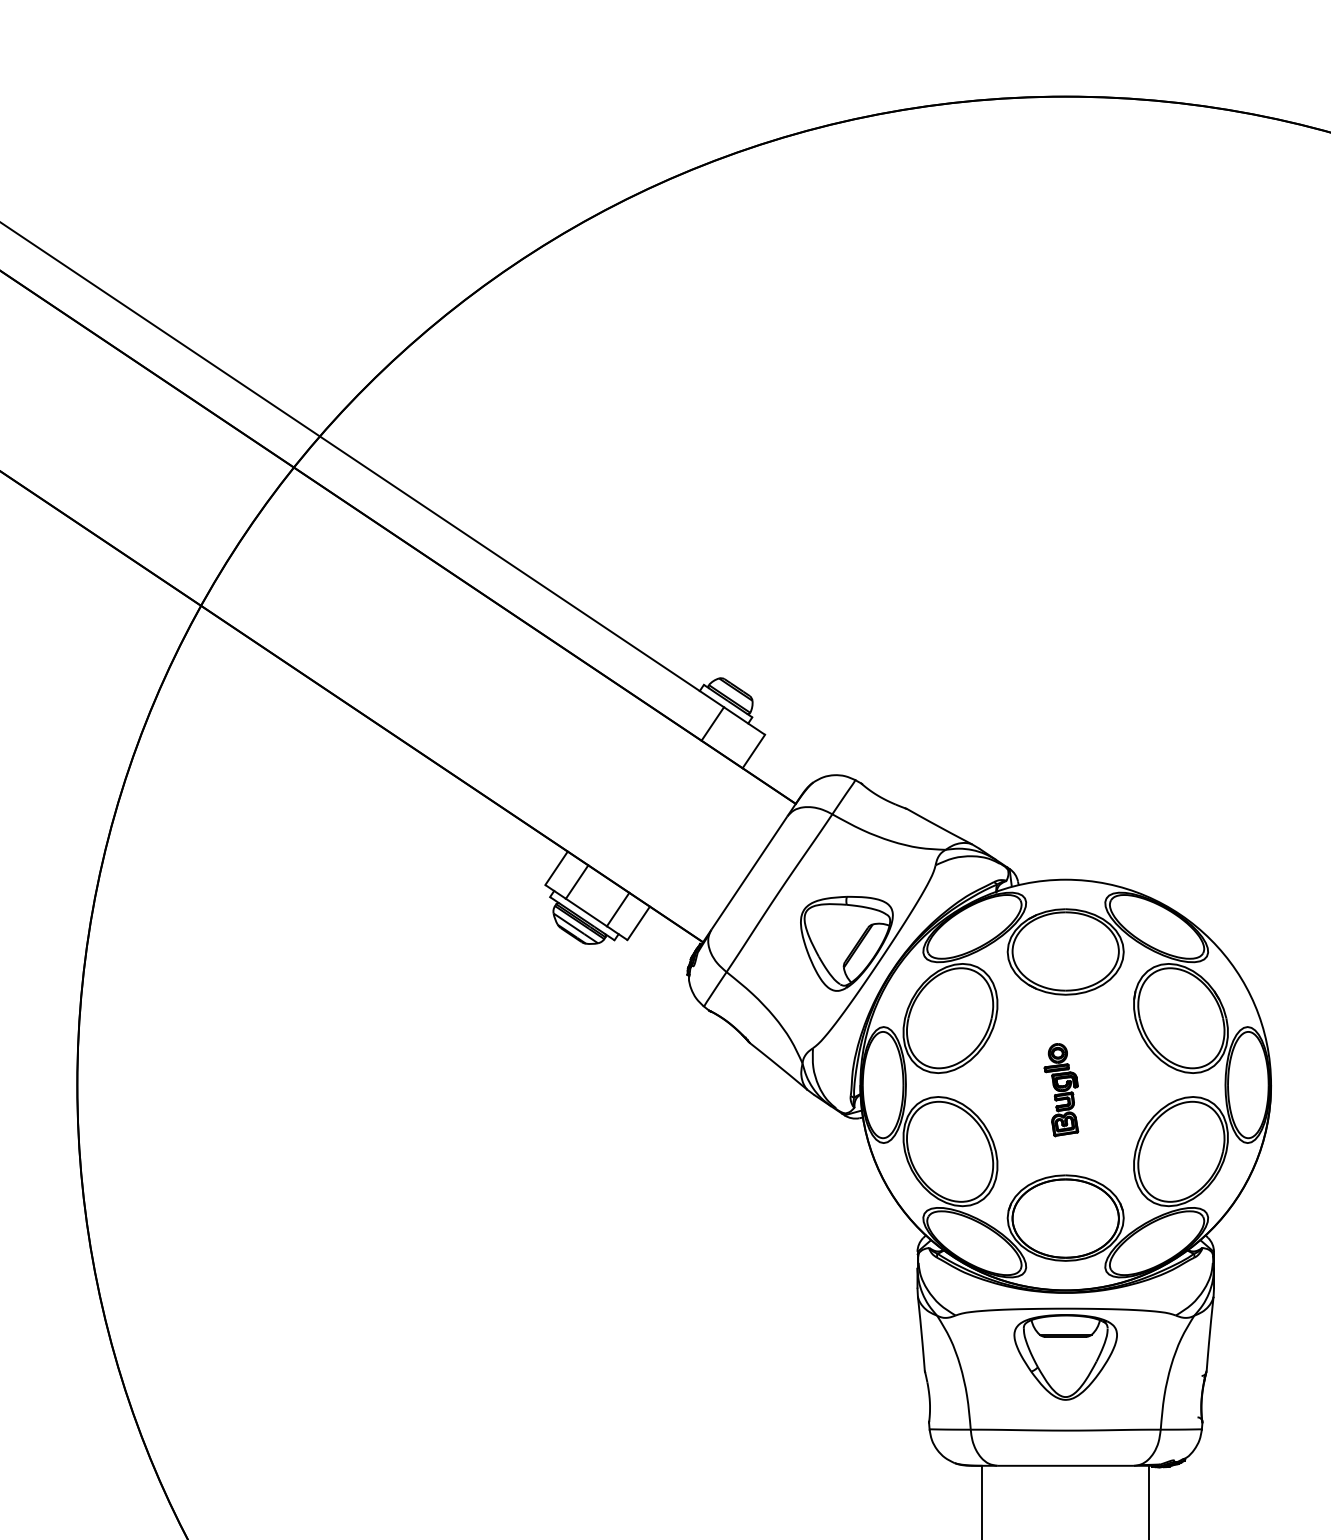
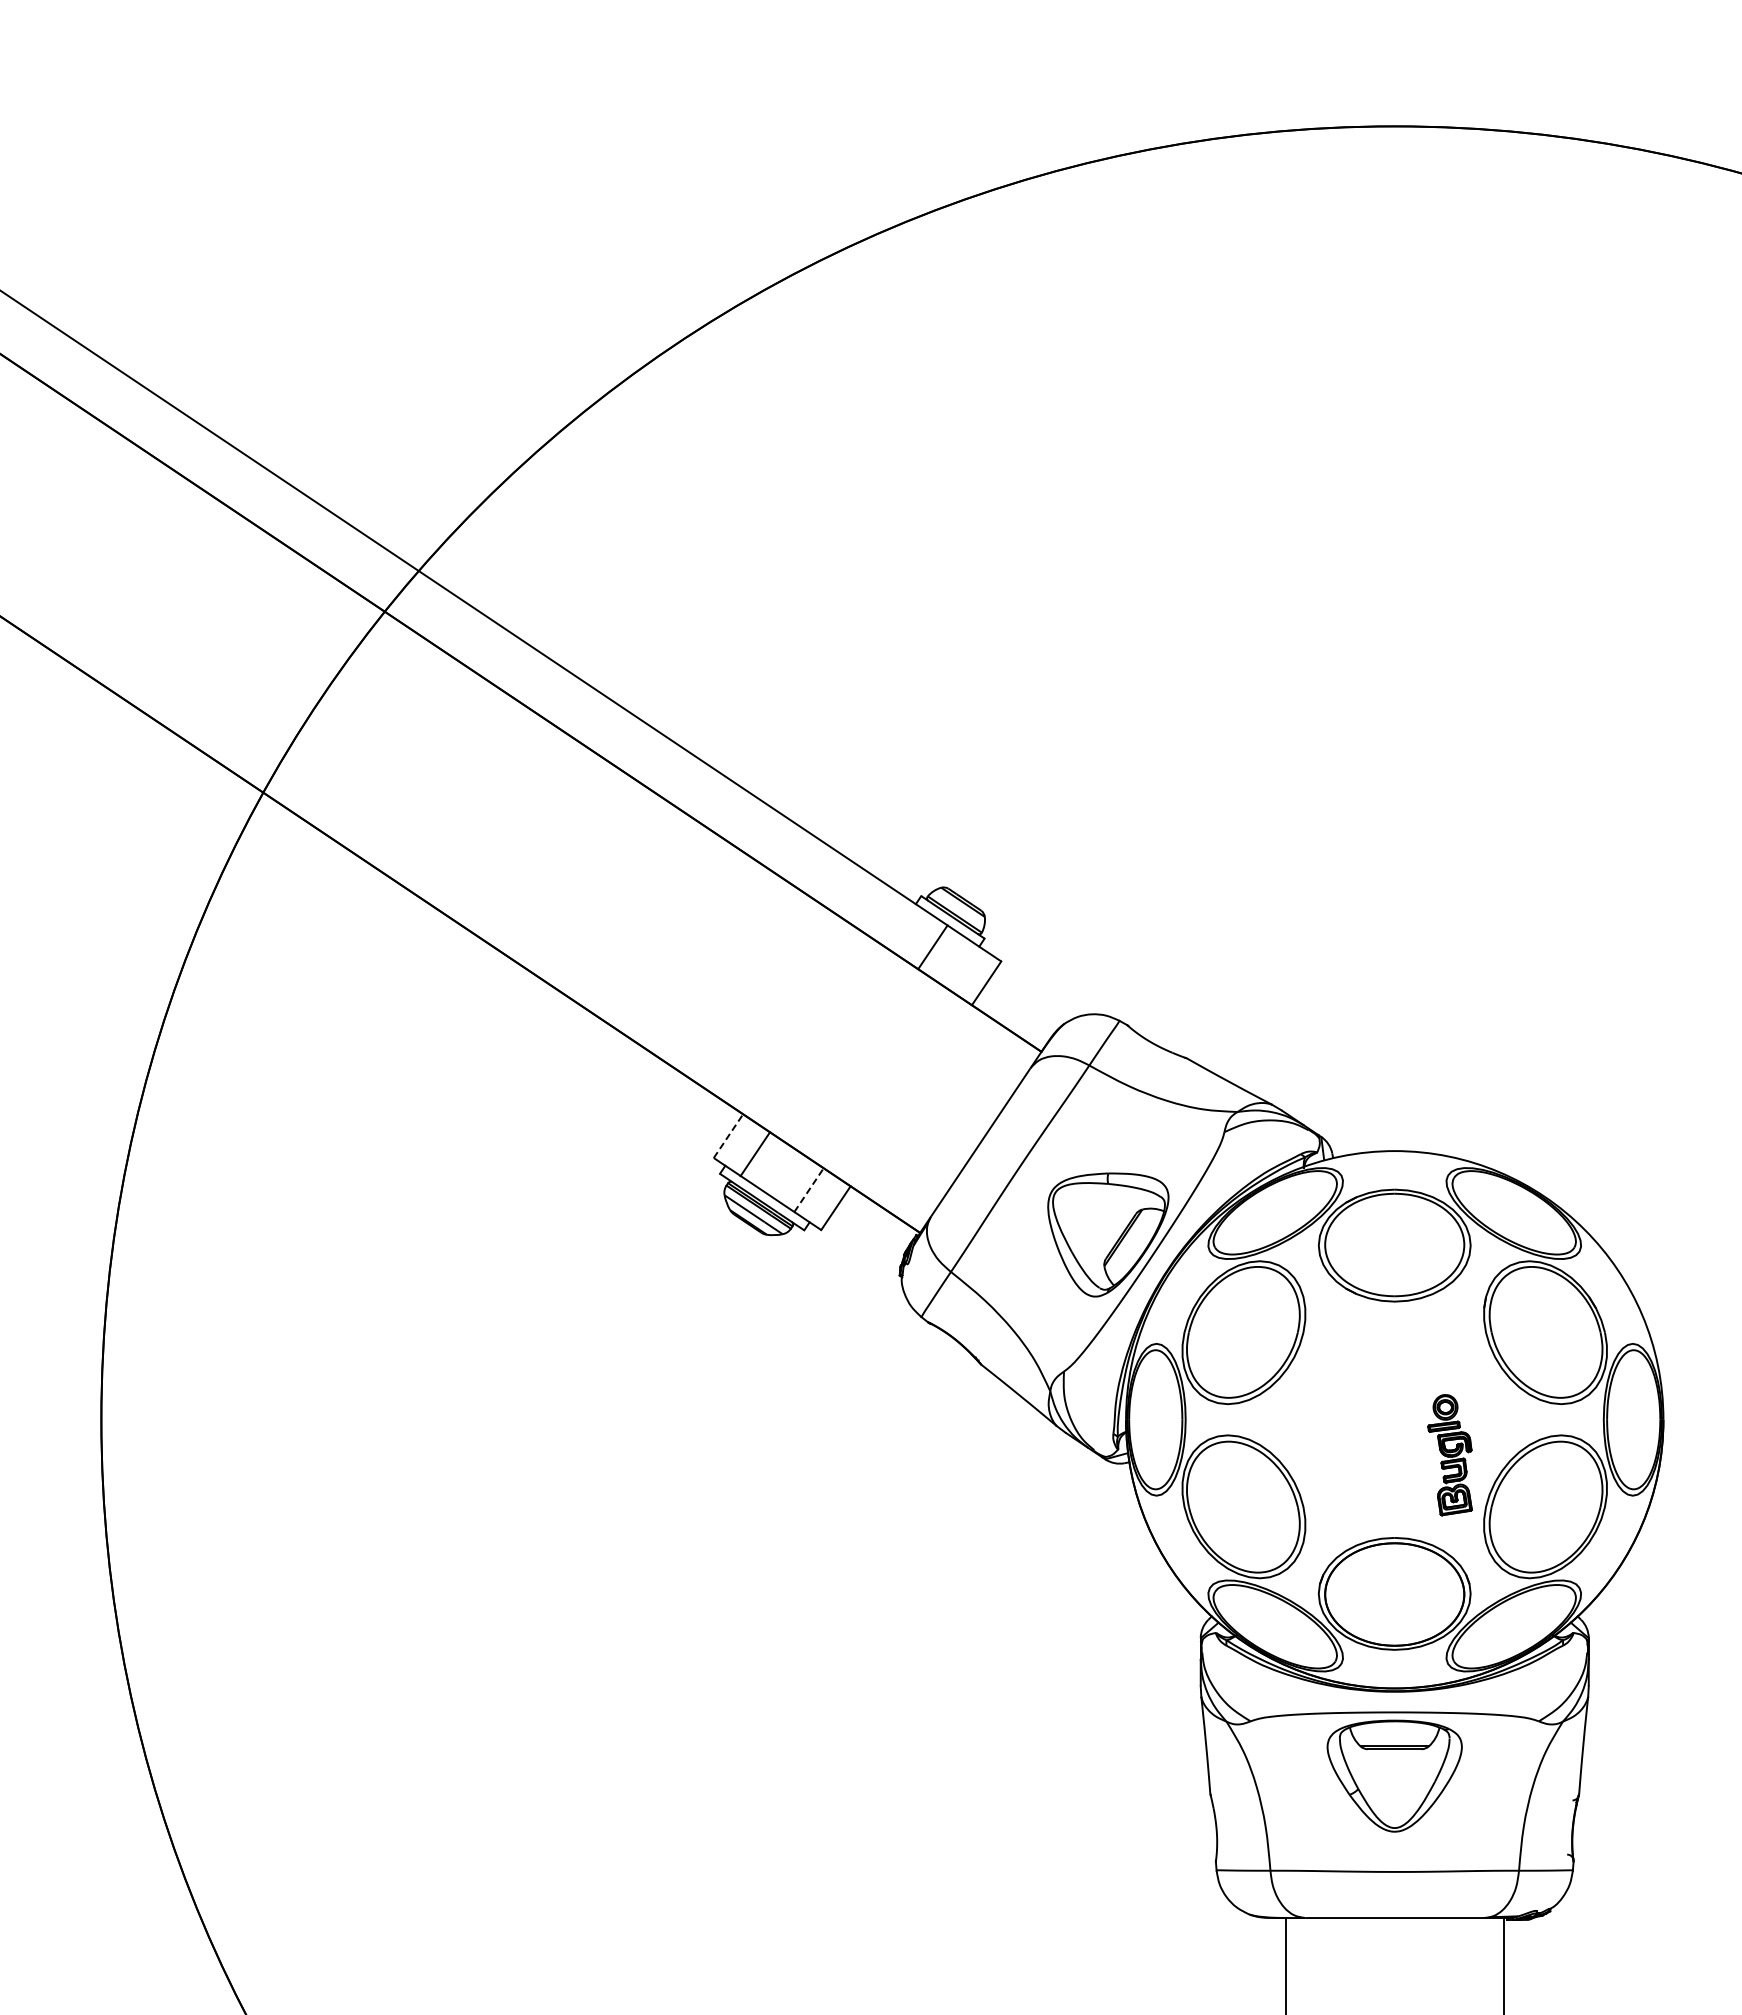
line: (556, 867) -> (728, 1135), solid -> dashed
line: (618, 909) -> (809, 1189), solid -> dashed
part: (1060, 1090) -> (1449, 1455), moved

